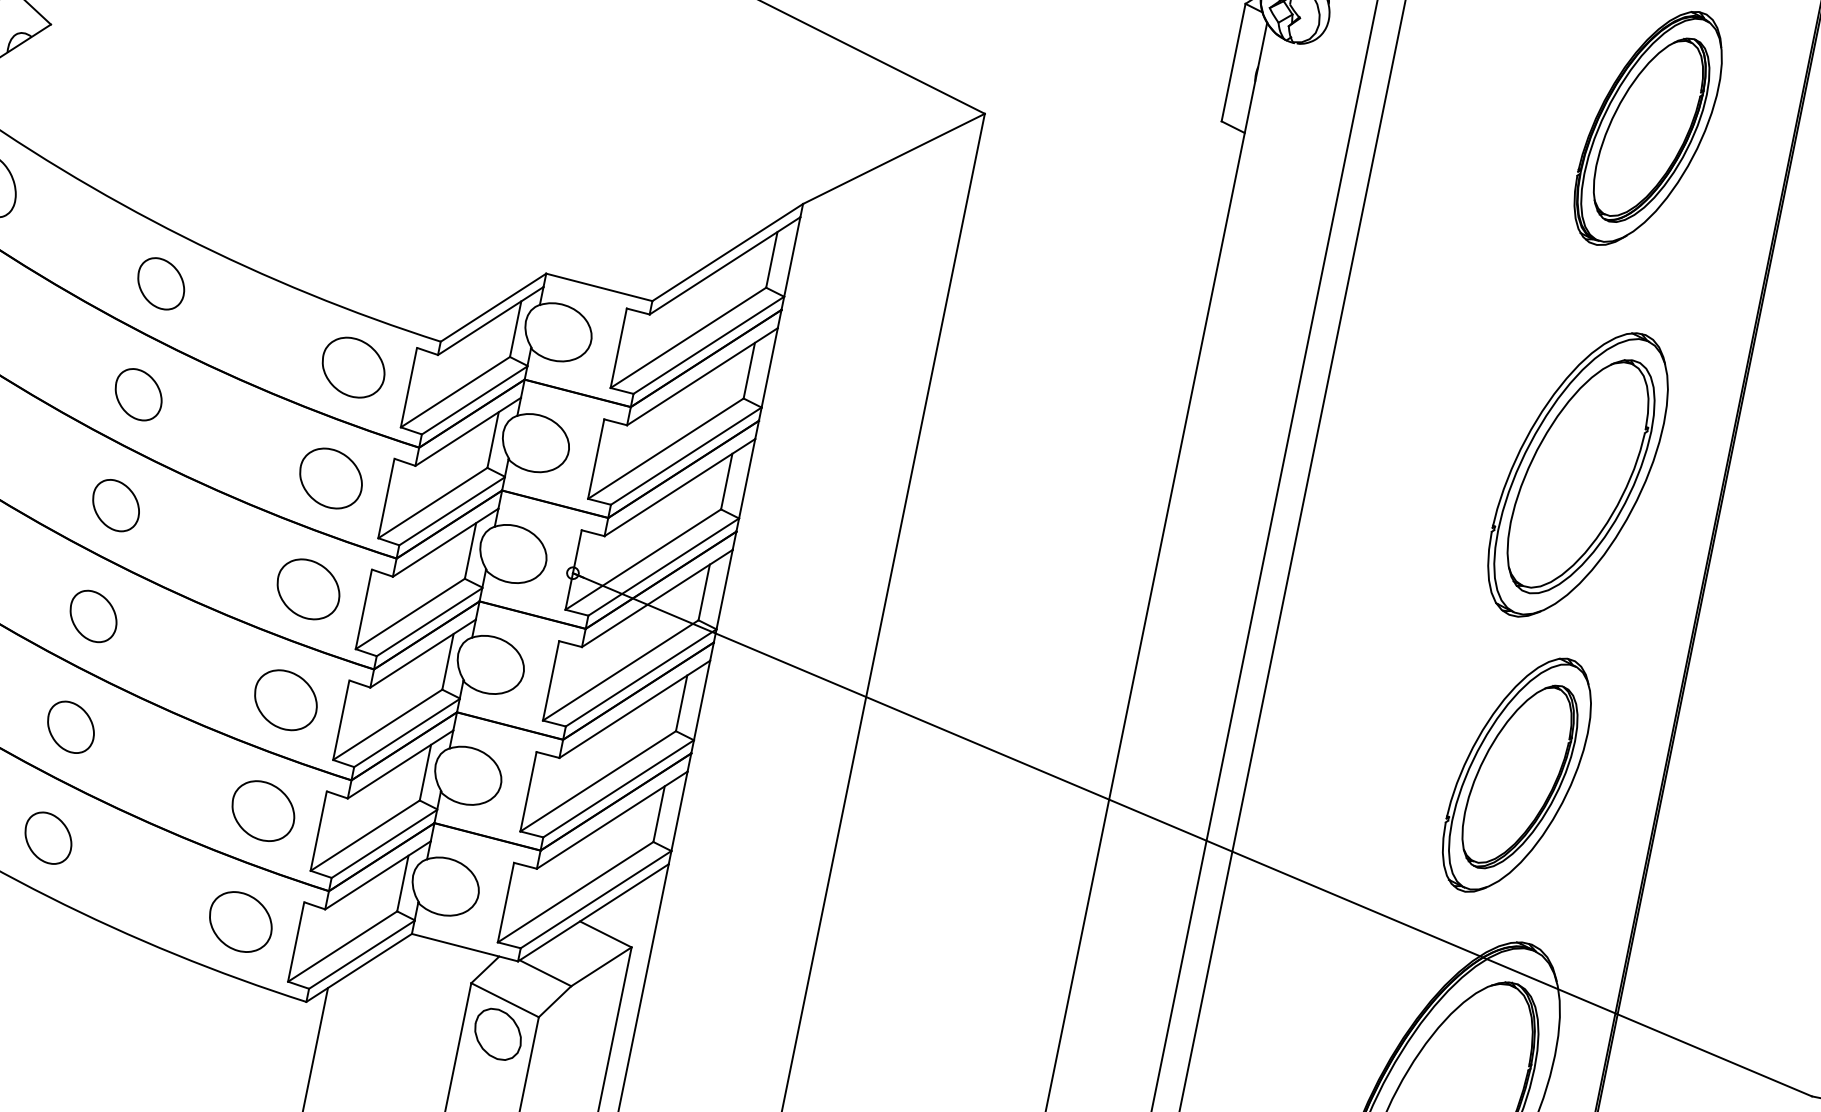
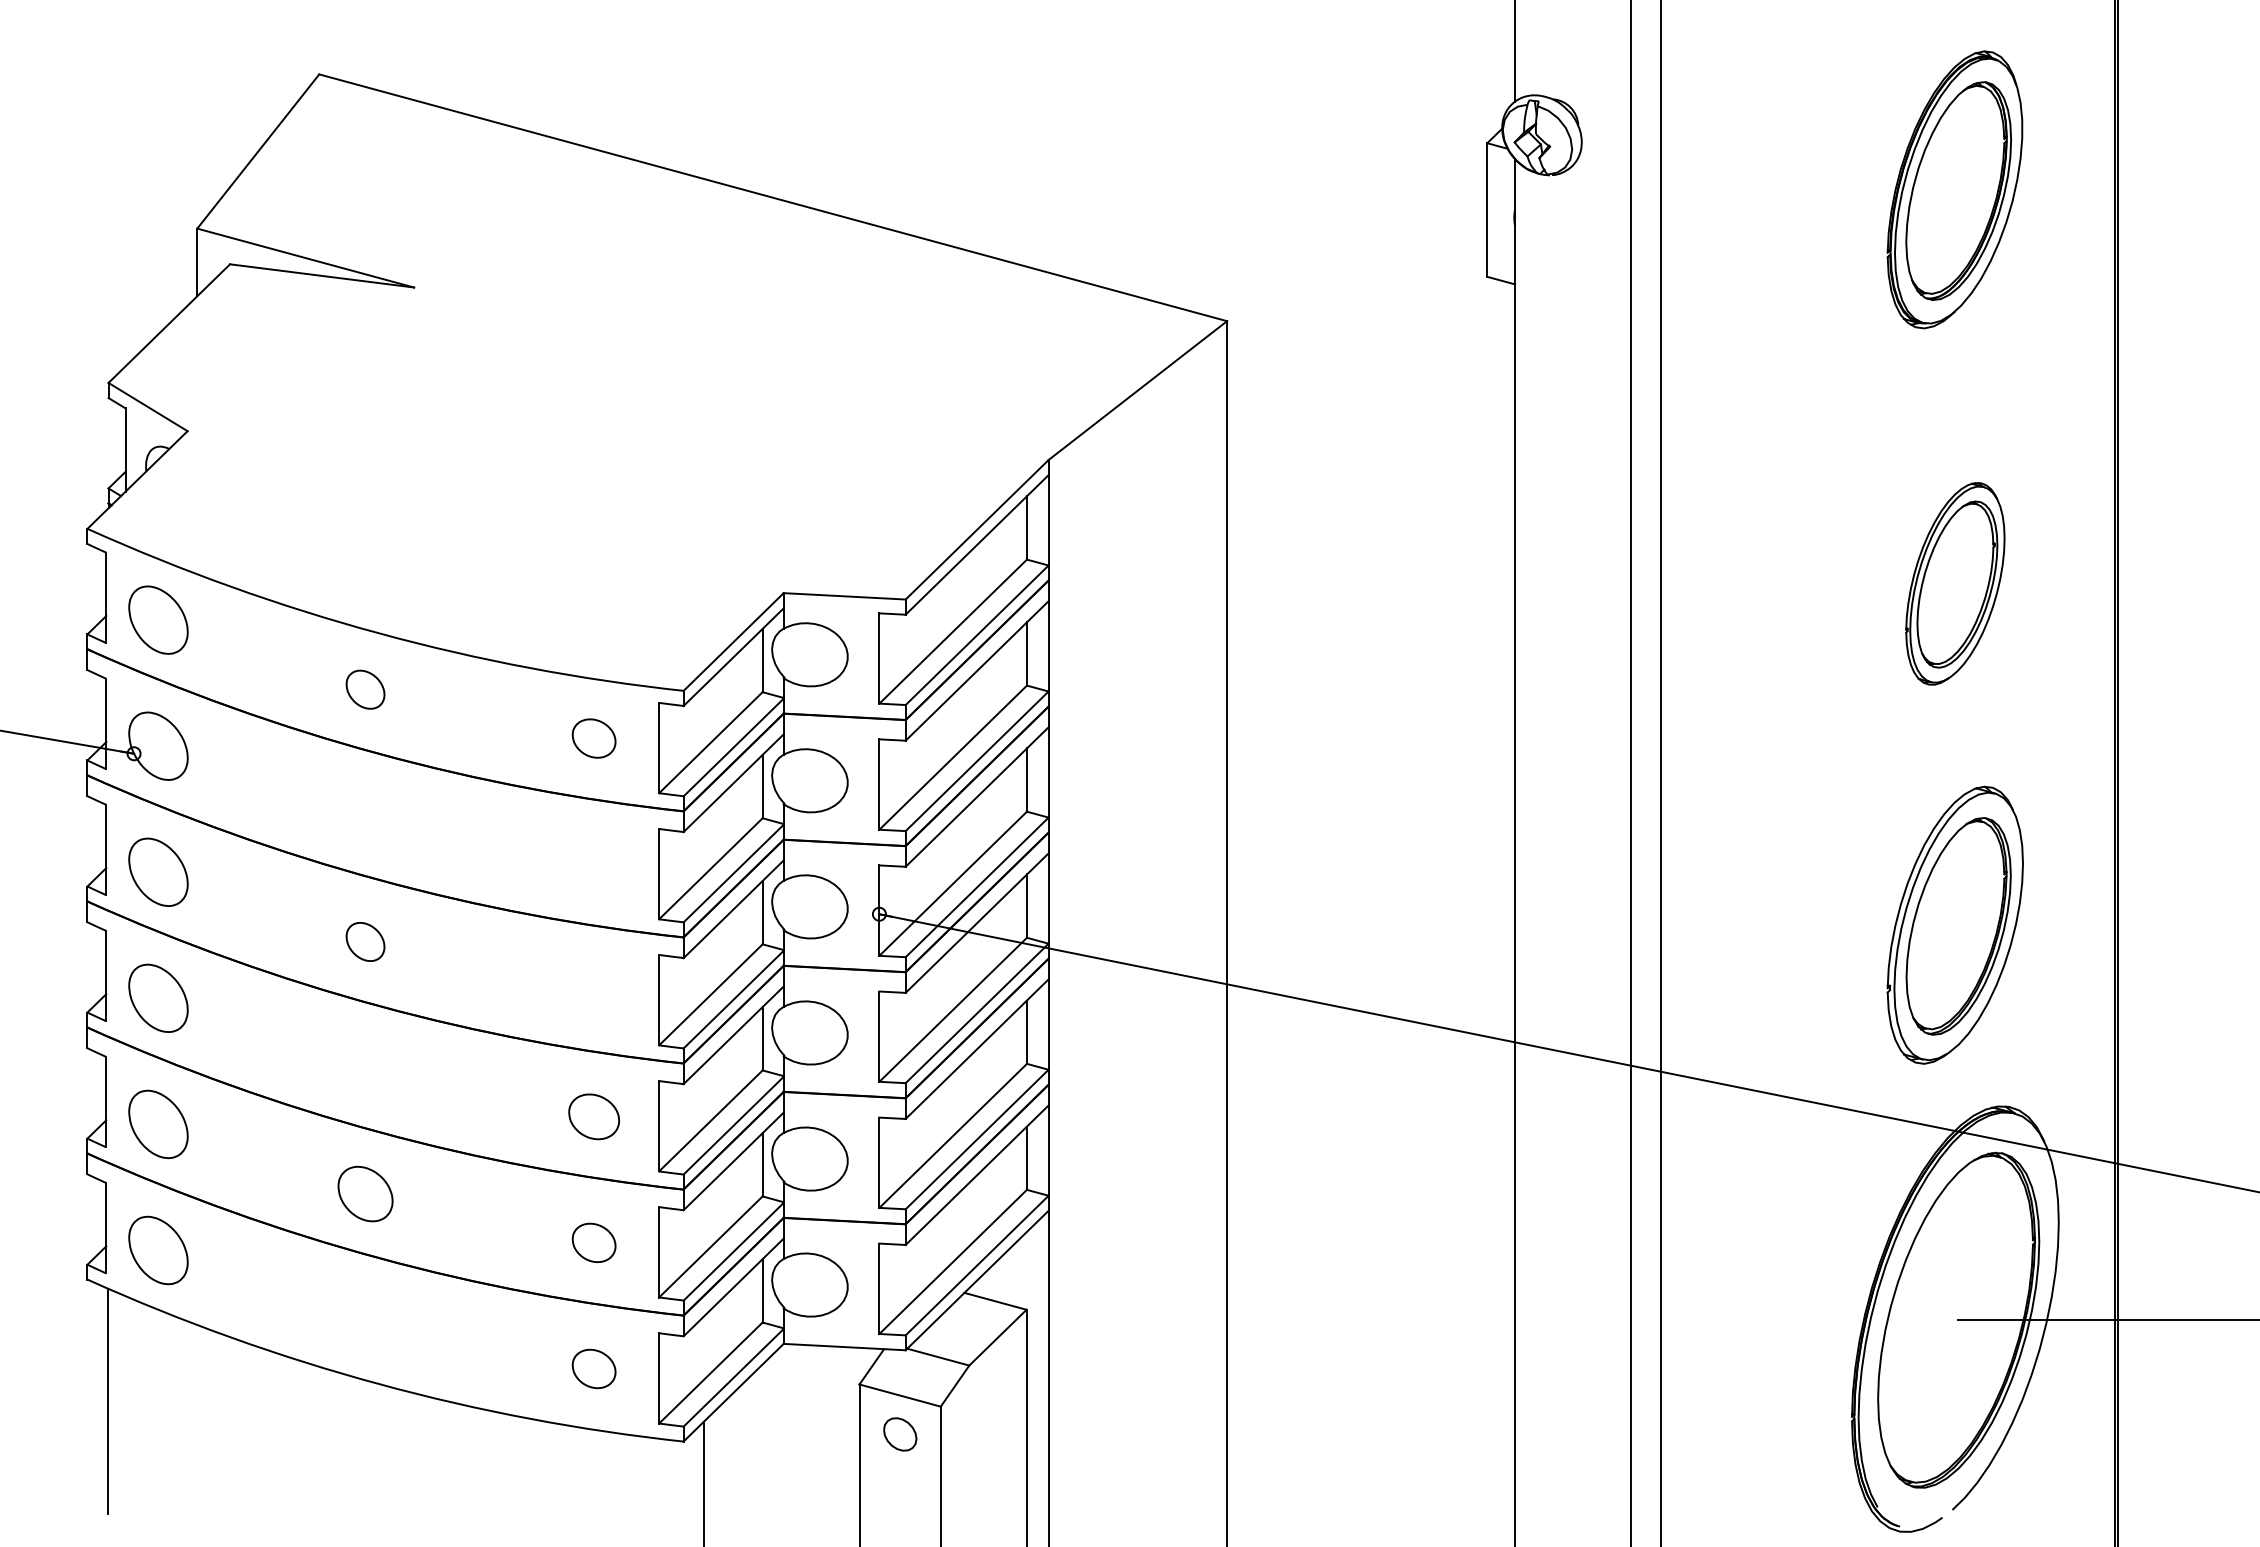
part: (161, 283) -> (365, 689), size x0.7
part: (352, 367) -> (593, 738), size x0.6
part: (138, 394) -> (365, 815), removed
part: (1578, 474) -> (1955, 583), size x0.6
part: (330, 478) -> (593, 864), removed
part: (116, 505) -> (365, 941), size x0.7
part: (307, 589) -> (593, 990), removed
part: (93, 616) -> (365, 1067), removed
part: (285, 699) -> (593, 1116), size x0.7
part: (262, 810) -> (593, 1242), size x0.6
part: (48, 838) -> (365, 1320), removed
part: (240, 921) -> (593, 1368), size x0.6
part: (498, 1034) -> (900, 1434), size x0.6

